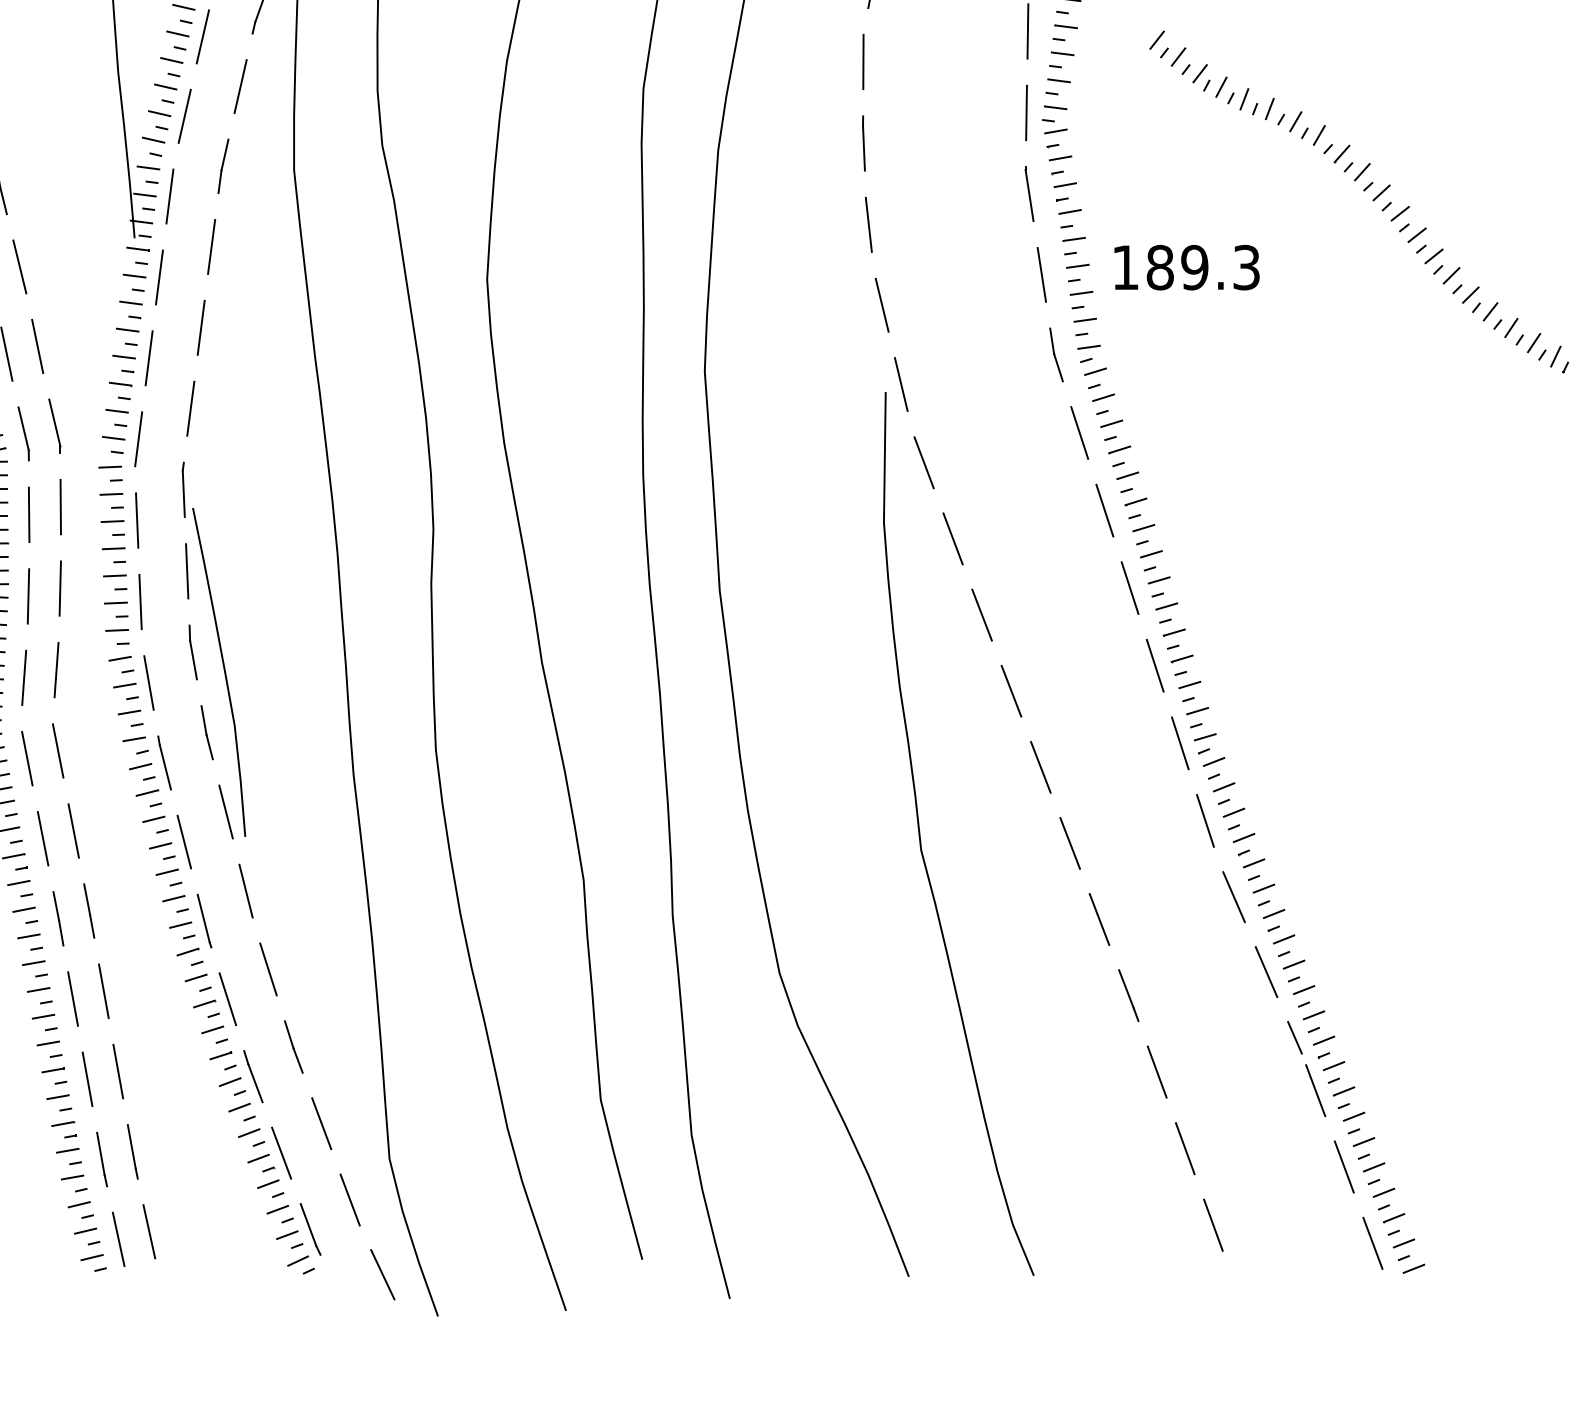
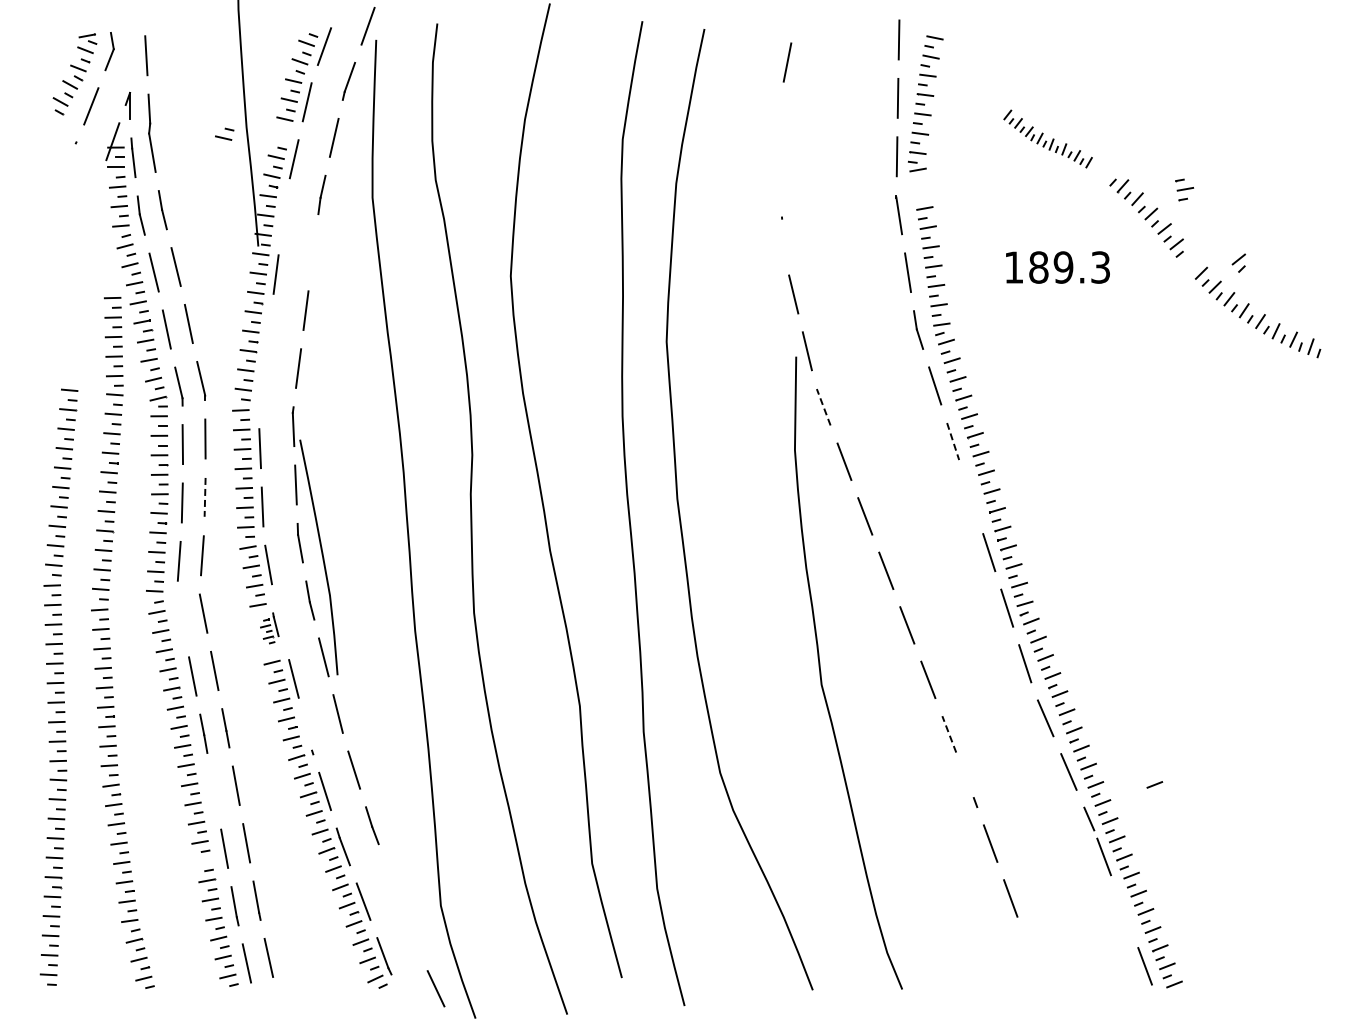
line: (863, 60) -> (780, 119), removed
part: (166, 80) -> (224, 133), moved
part: (1236, 87) -> (1047, 138), size x0.7
line: (863, 143) -> (780, 178), removed
part: (1059, 158) -> (1184, 189), moved
line: (169, 196) -> (283, 216), removed
line: (869, 225) -> (784, 237), removed
line: (210, 246) -> (312, 252), removed
part: (1433, 260) -> (1238, 262), moved
text: (1186, 267) -> (1057, 267), moved
line: (148, 358) -> (268, 332), removed
line: (137, 439) -> (260, 390), removed
line: (923, 461) -> (823, 406), solid -> dashed
line: (1105, 511) -> (953, 442), solid -> dashed
line: (1130, 587) -> (971, 496), removed
line: (60, 588) -> (205, 497), solid -> dashed
line: (27, 759) -> (181, 619), removed
part: (150, 771) -> (269, 628), size x0.6
line: (203, 918) -> (307, 733), removed
line: (1099, 918) -> (949, 733), solid -> dashed
line: (1126, 989) -> (968, 784), removed
line: (1386, 989) -> (1154, 784), added
line: (72, 999) -> (213, 791), removed
line: (58, 1097) -> (203, 861), removed
line: (321, 1123) -> (392, 880), removed
line: (1344, 1166) -> (1124, 911), removed
line: (349, 1200) -> (412, 935), removed
line: (1212, 1225) -> (1030, 953), removed

